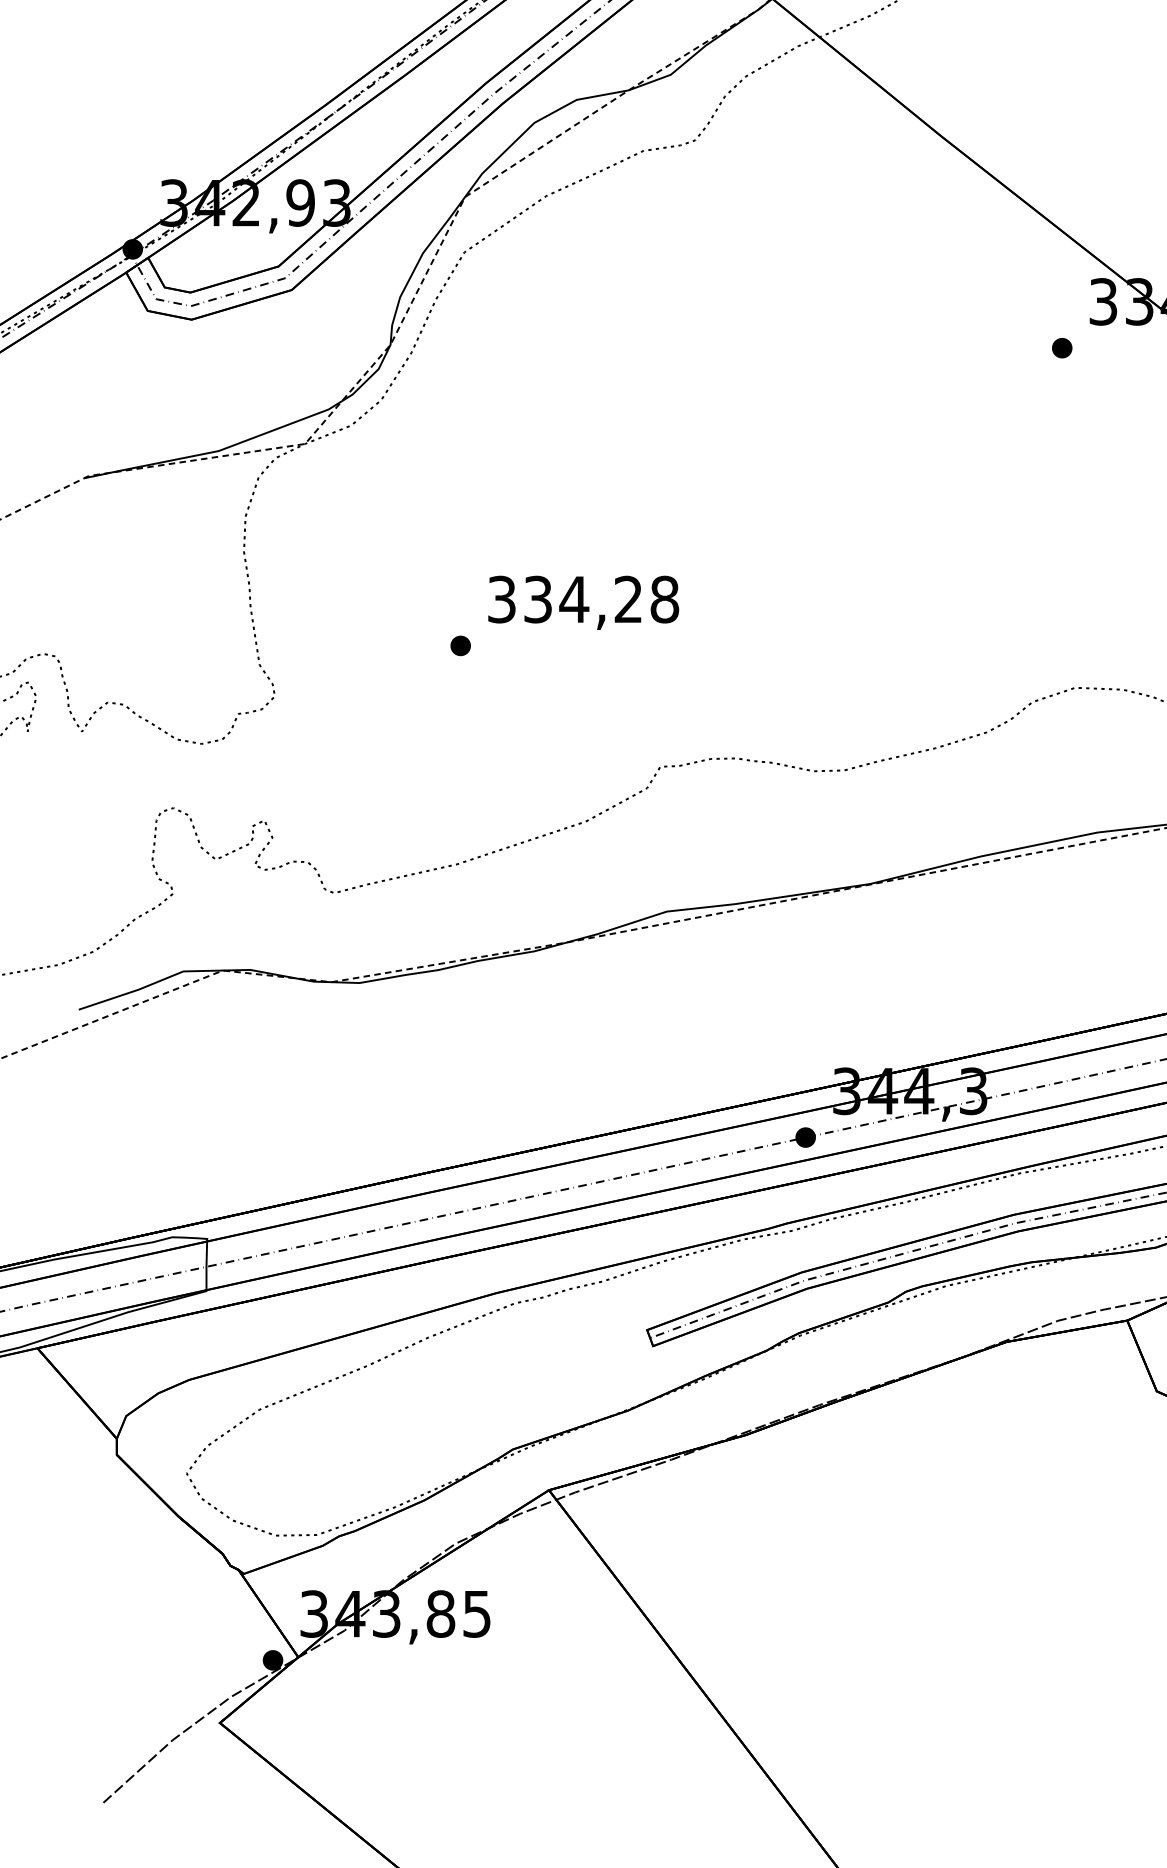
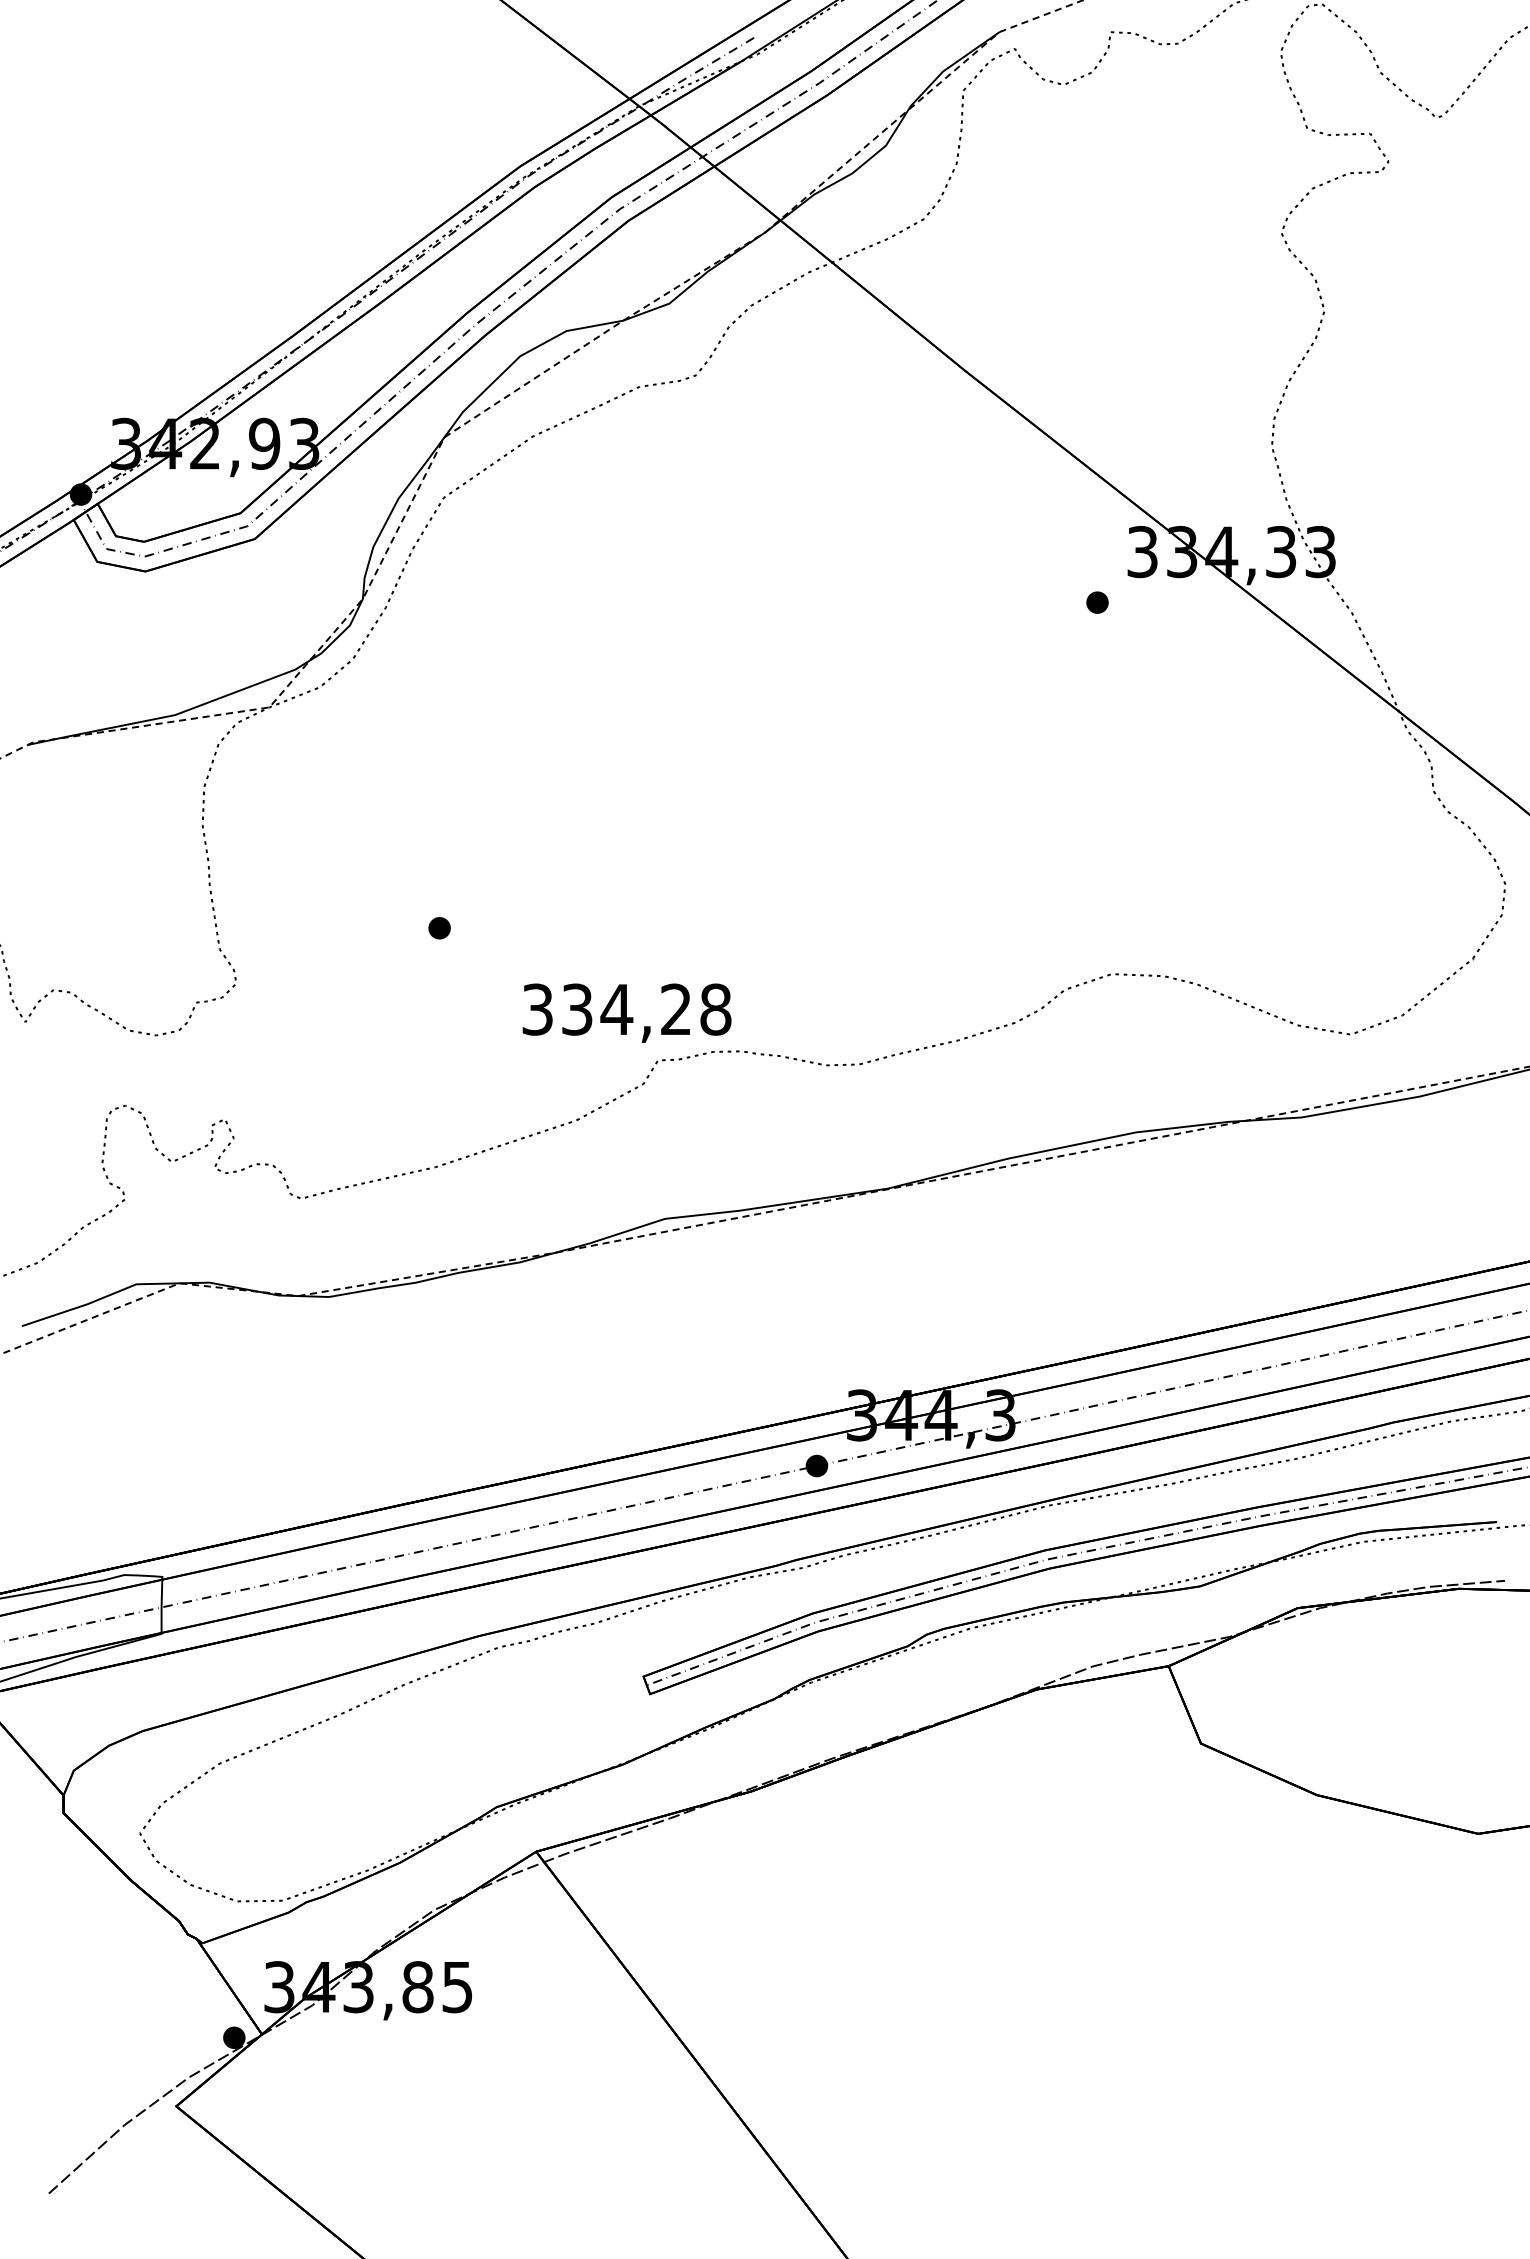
text: (583, 602) -> (626, 1012), moved

